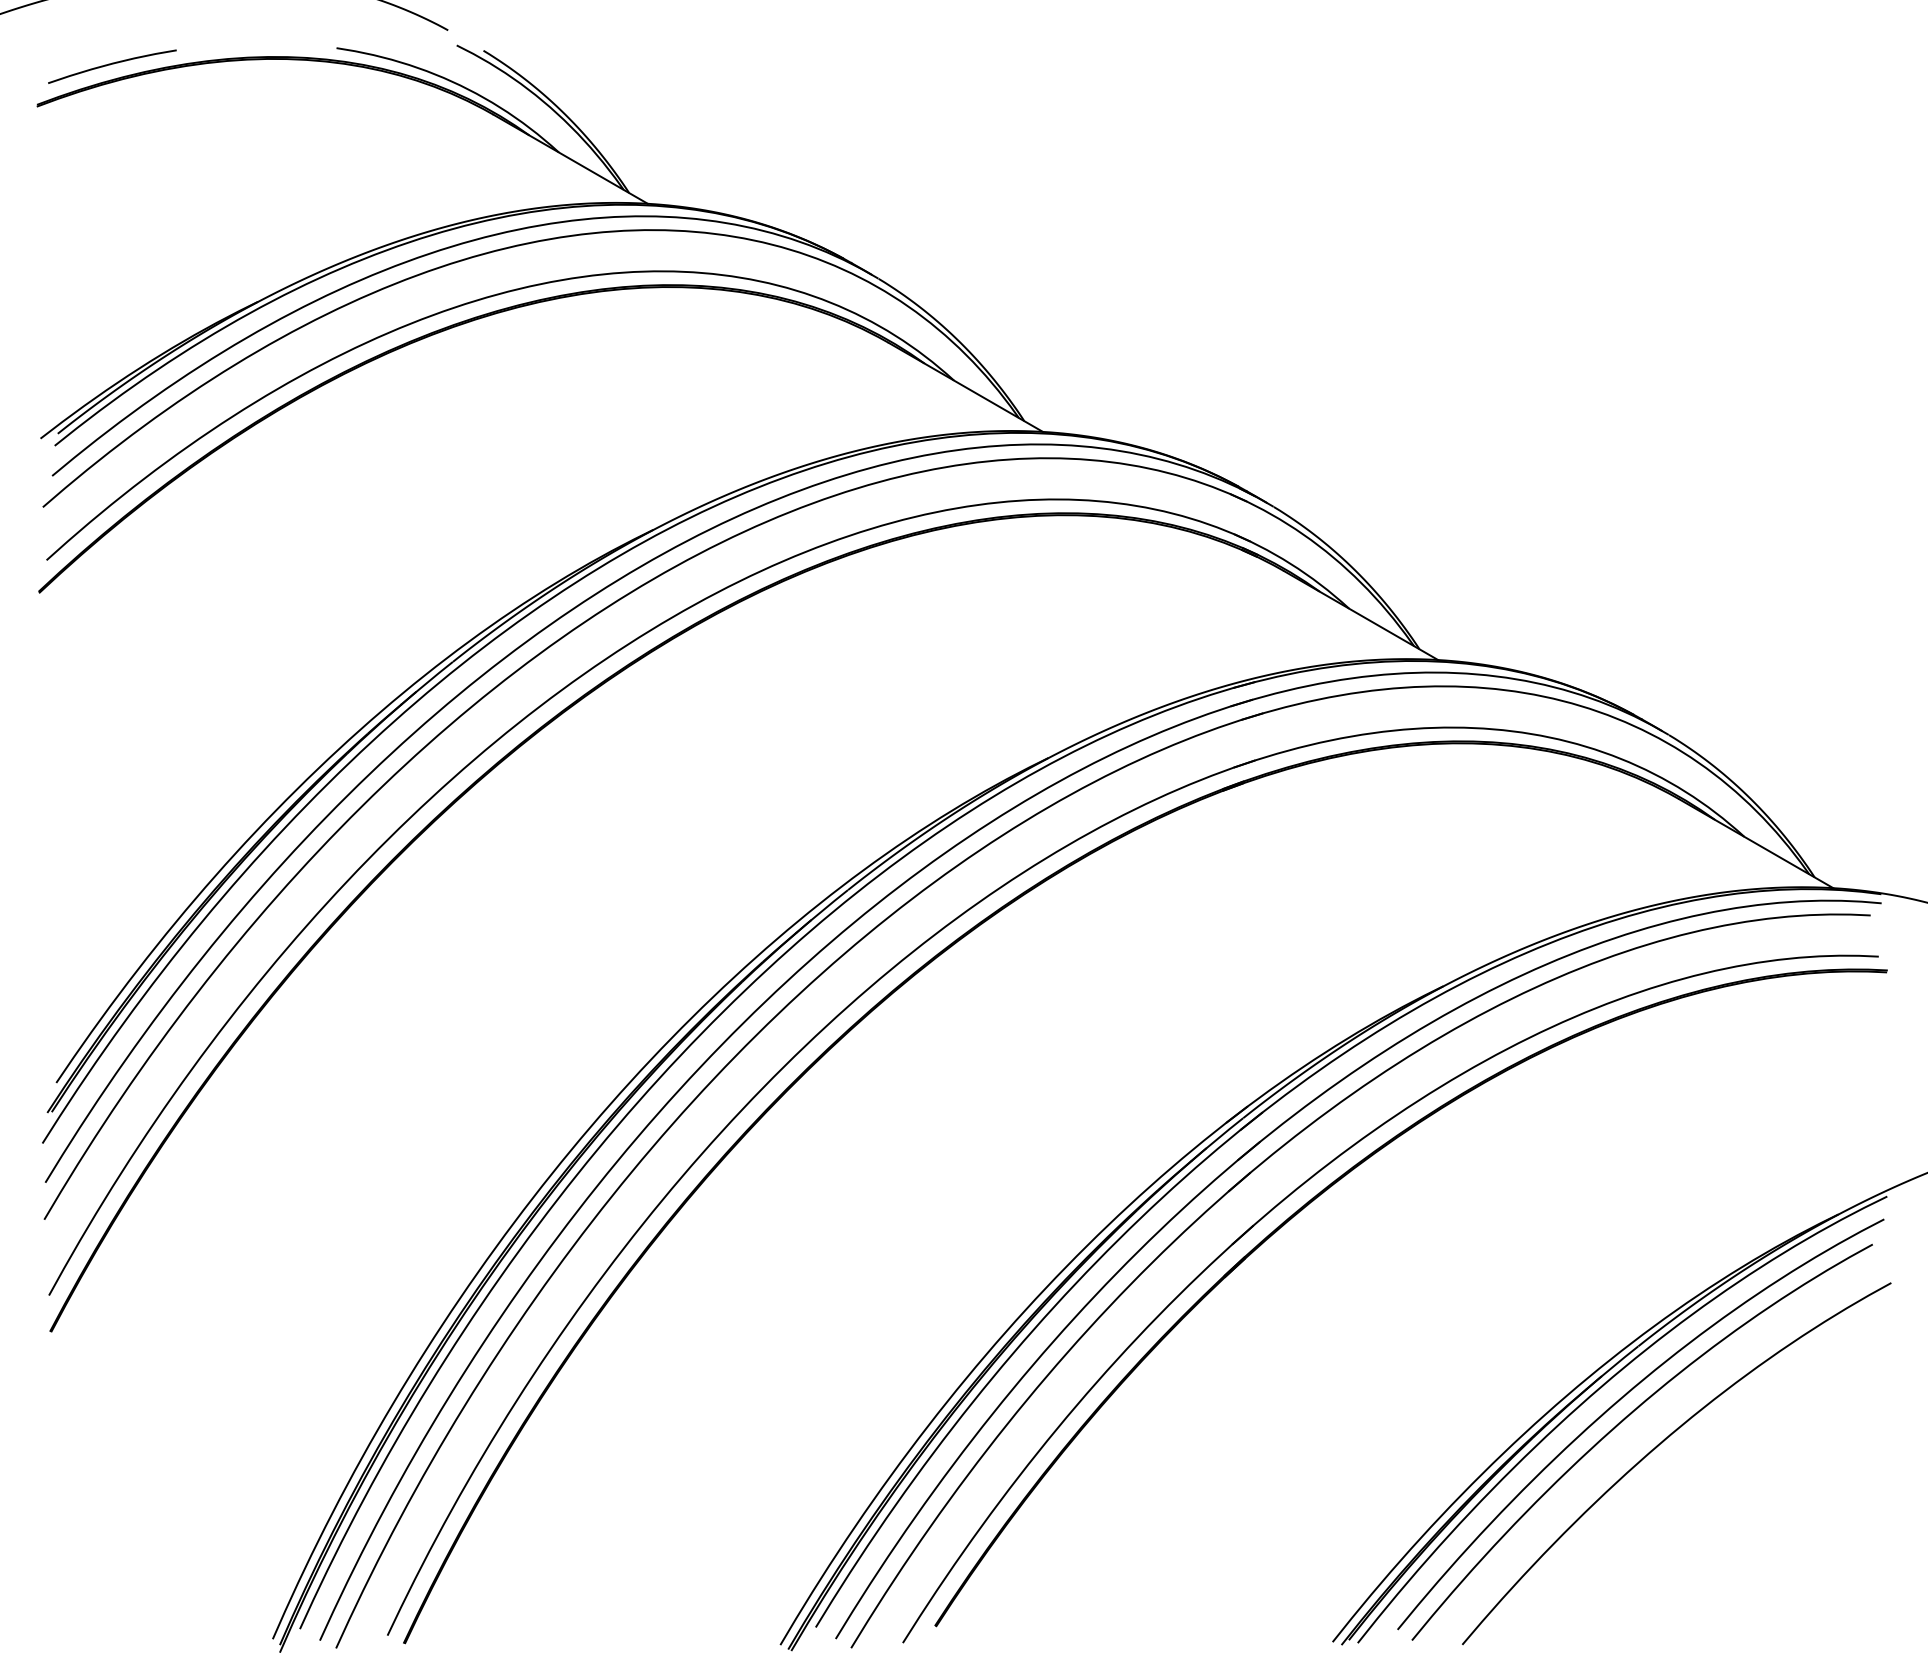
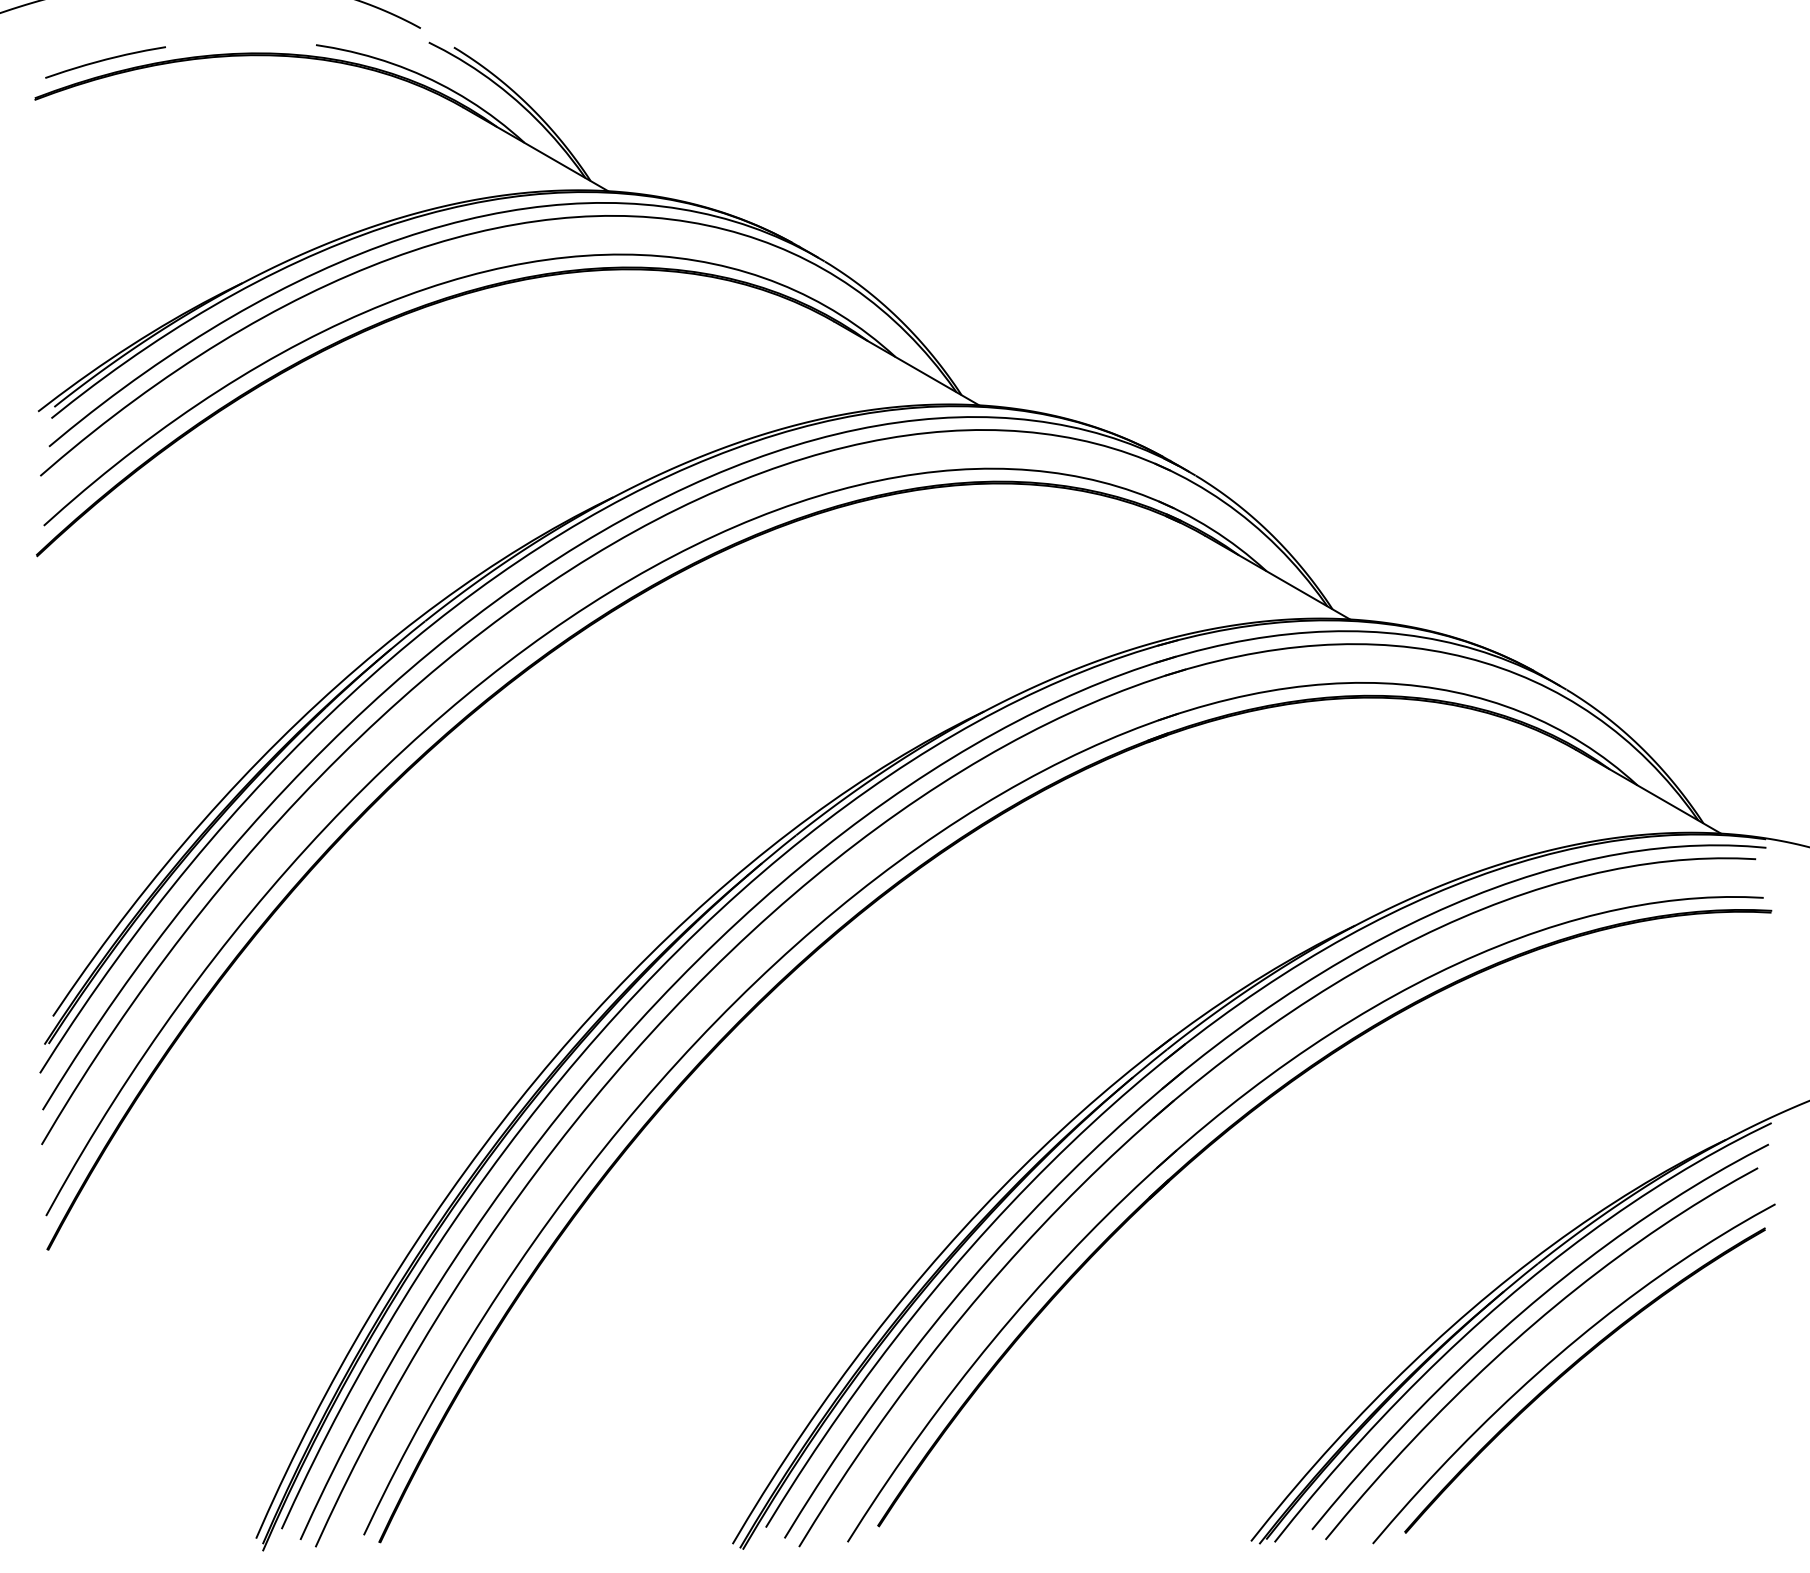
part: (1676, 1456) -> (1573, 1367), added

